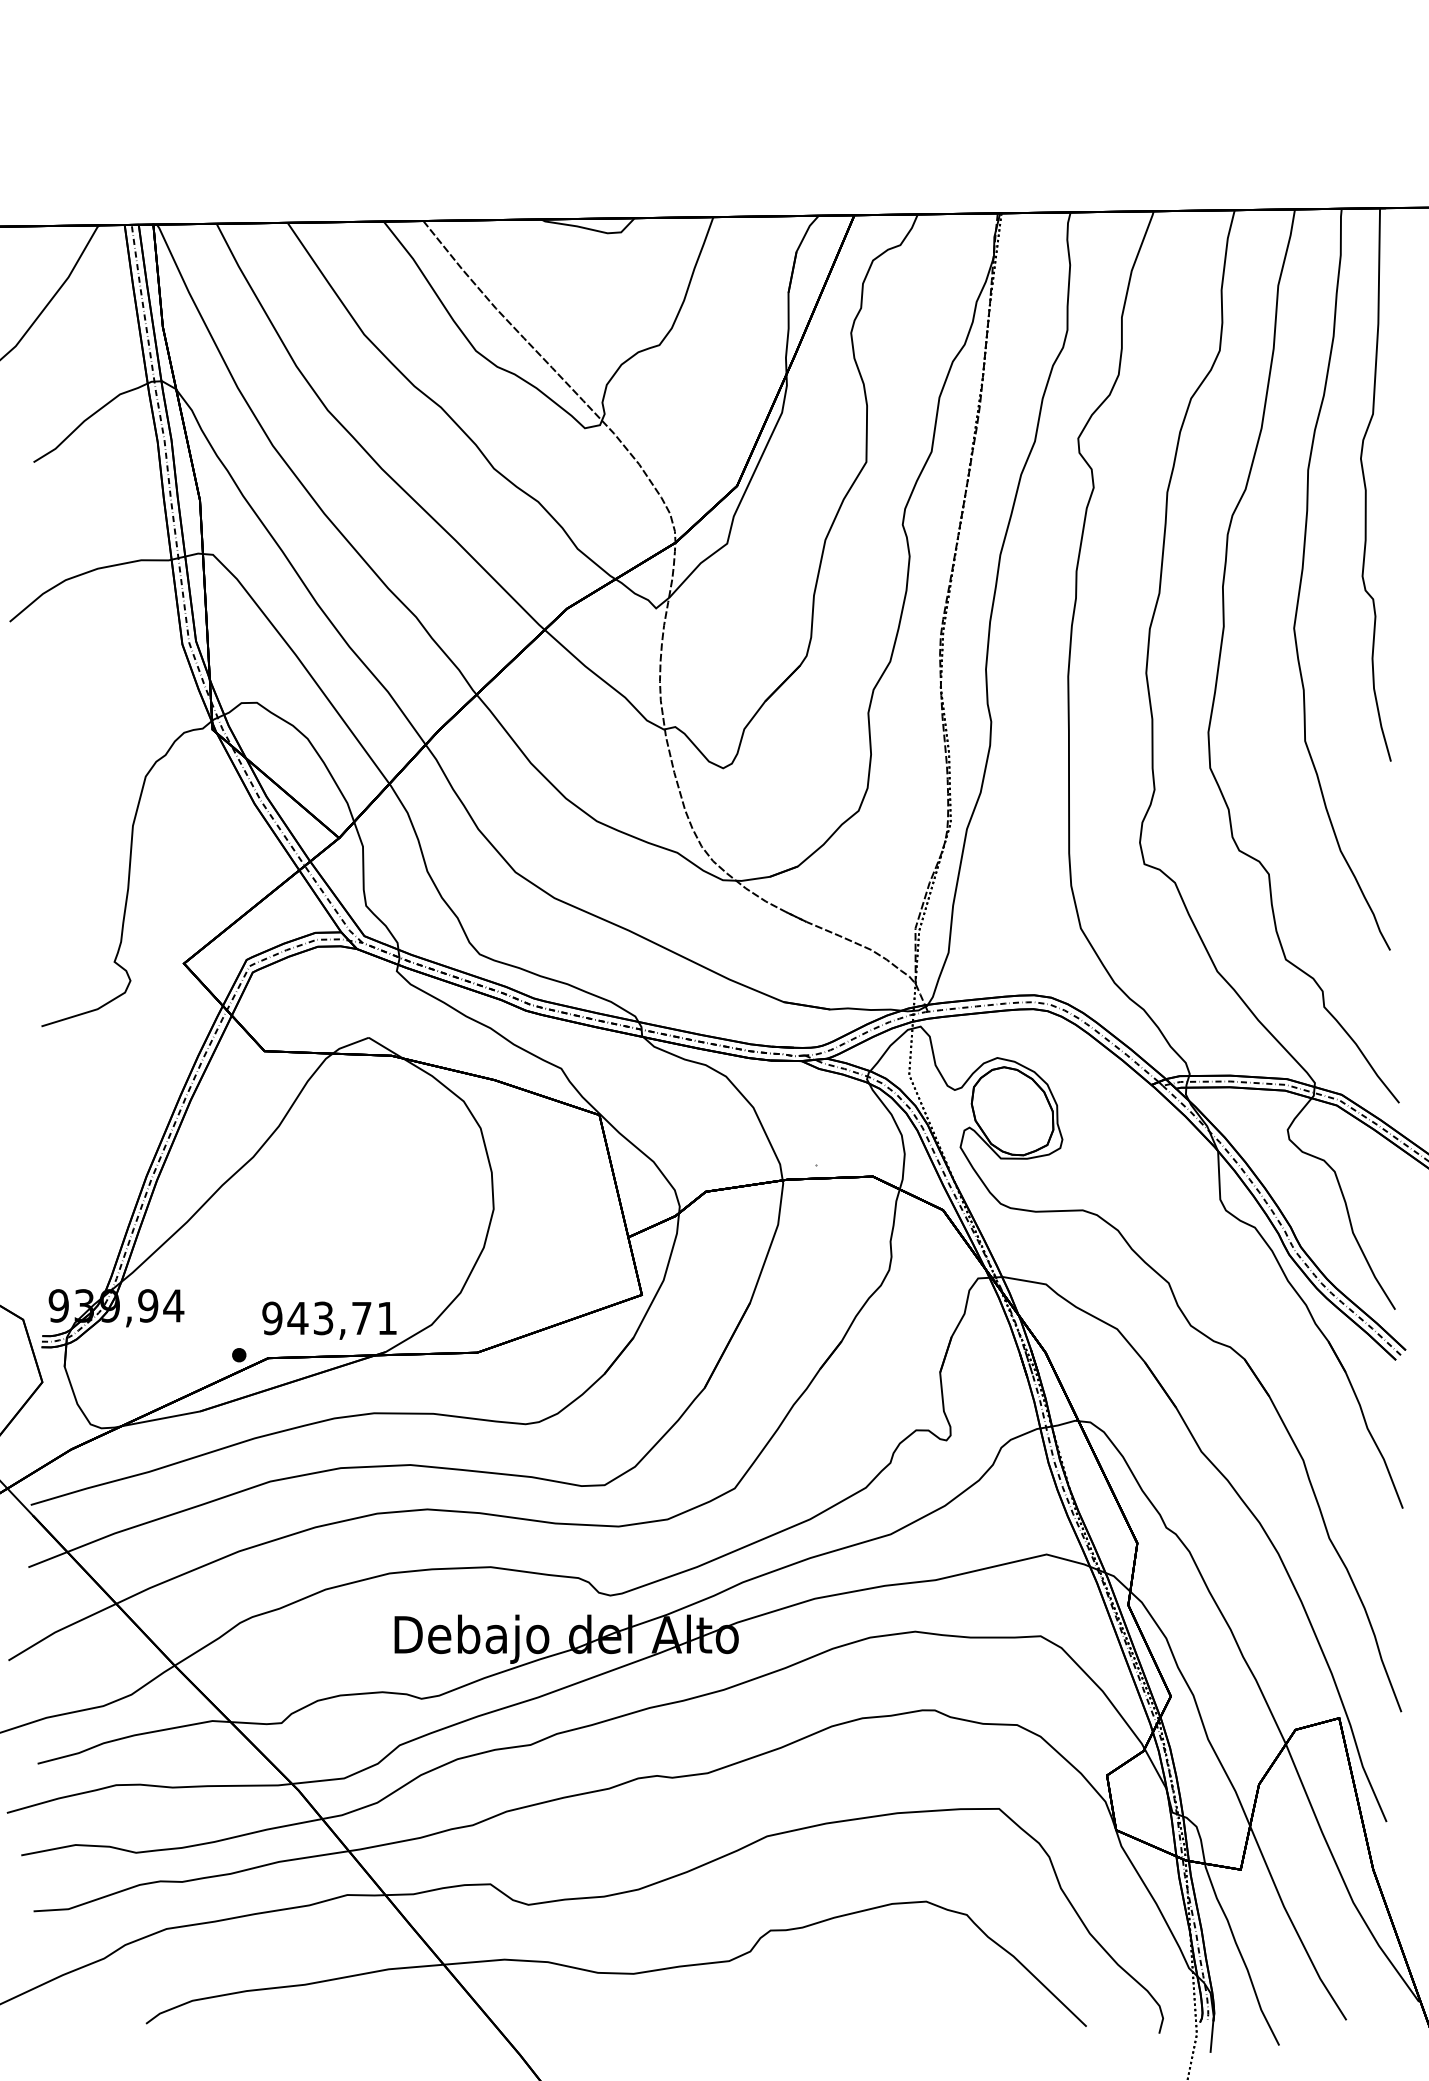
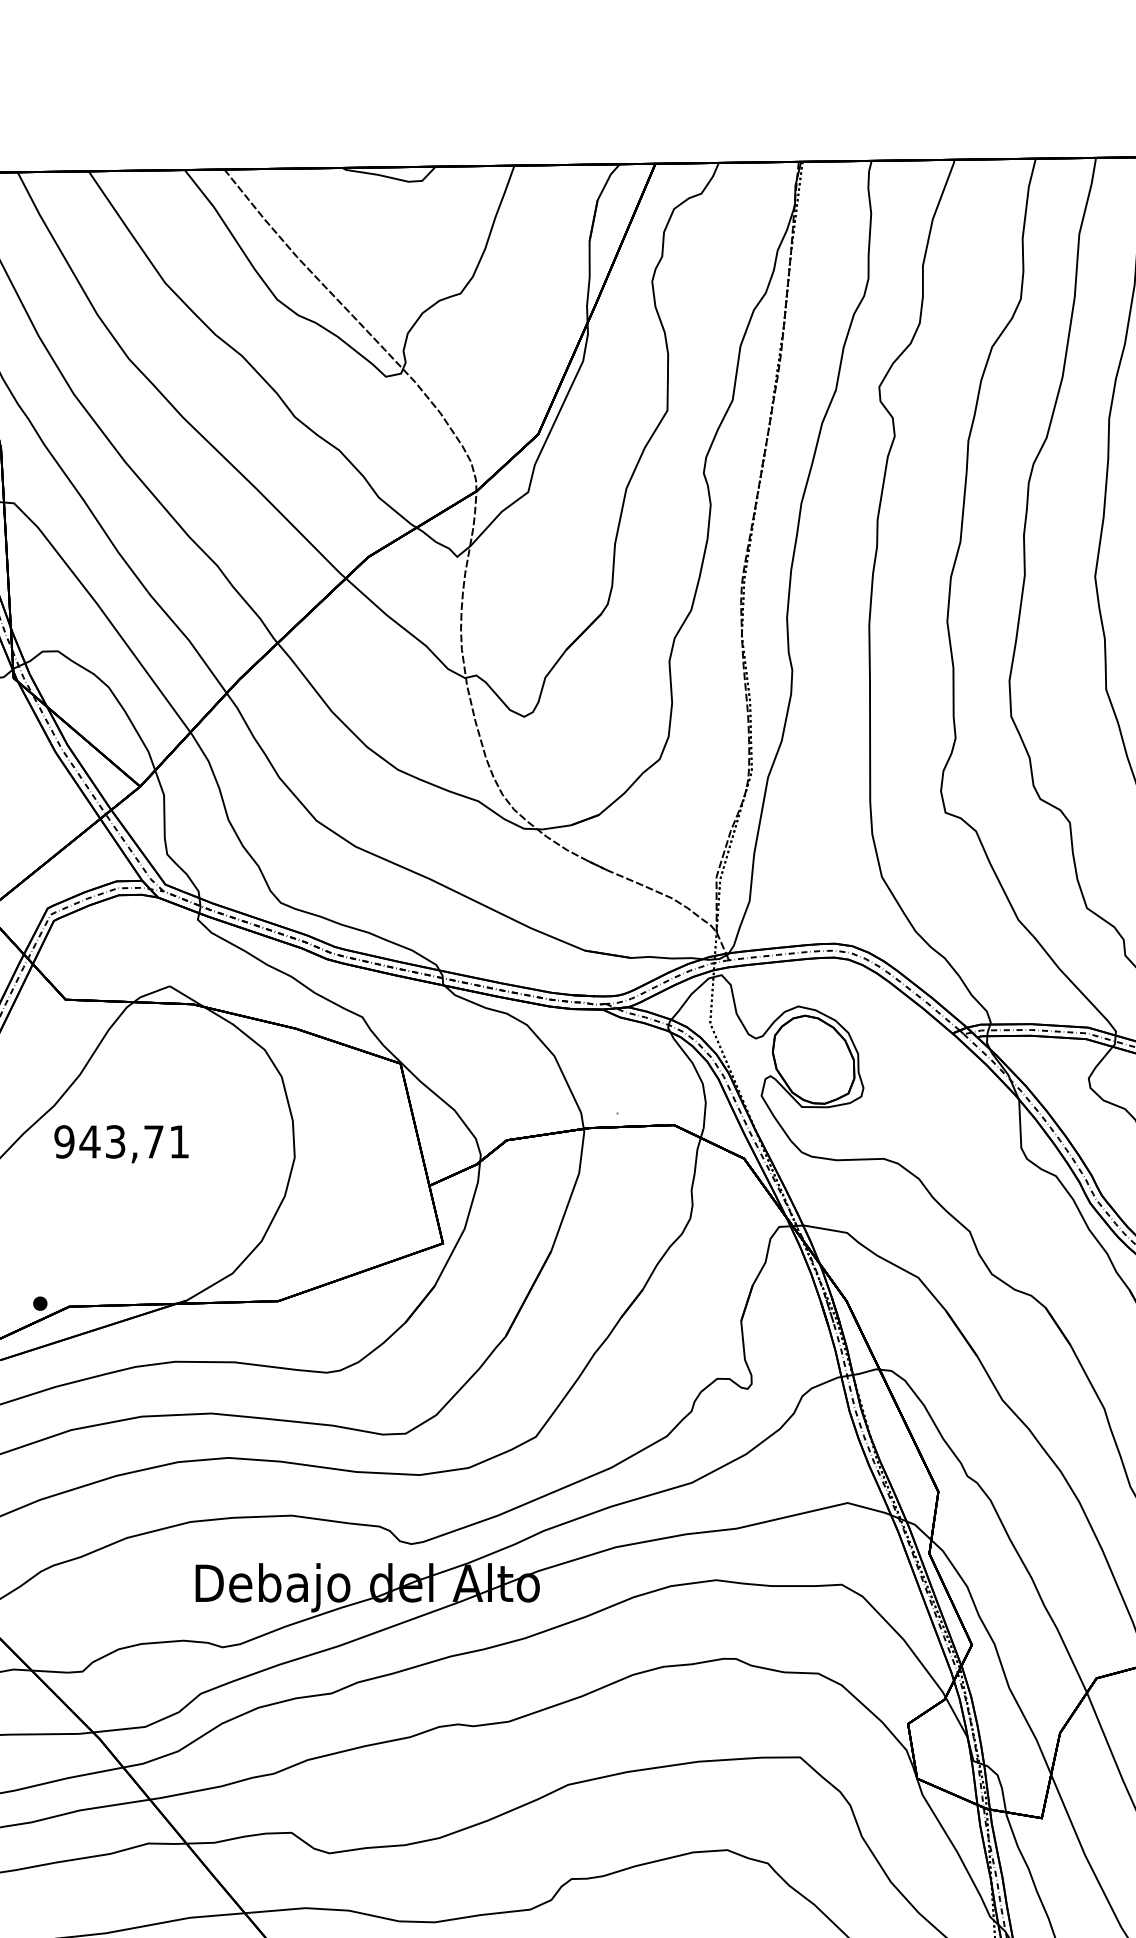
text: (329, 1320) -> (121, 1144), moved

